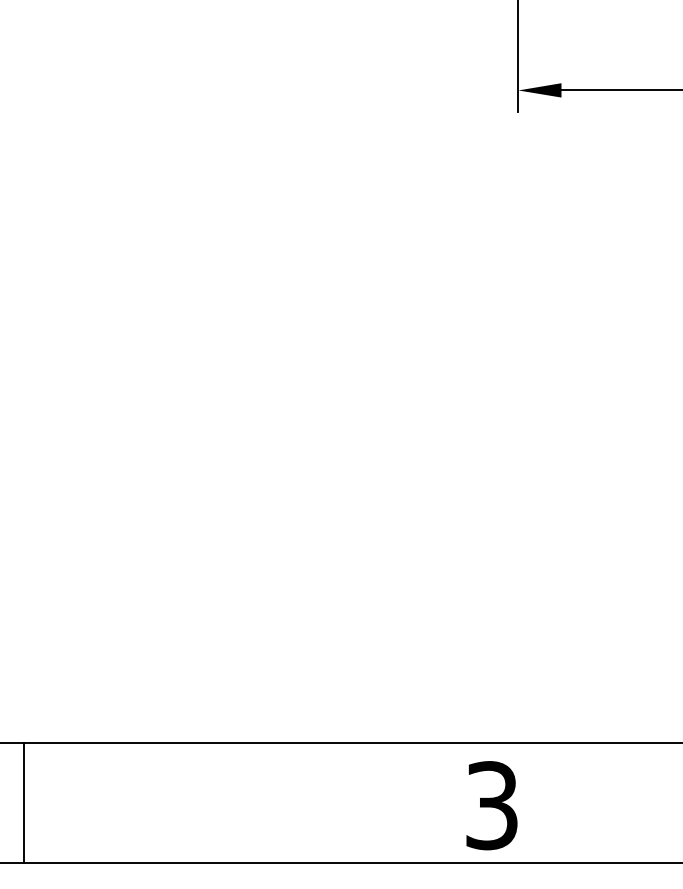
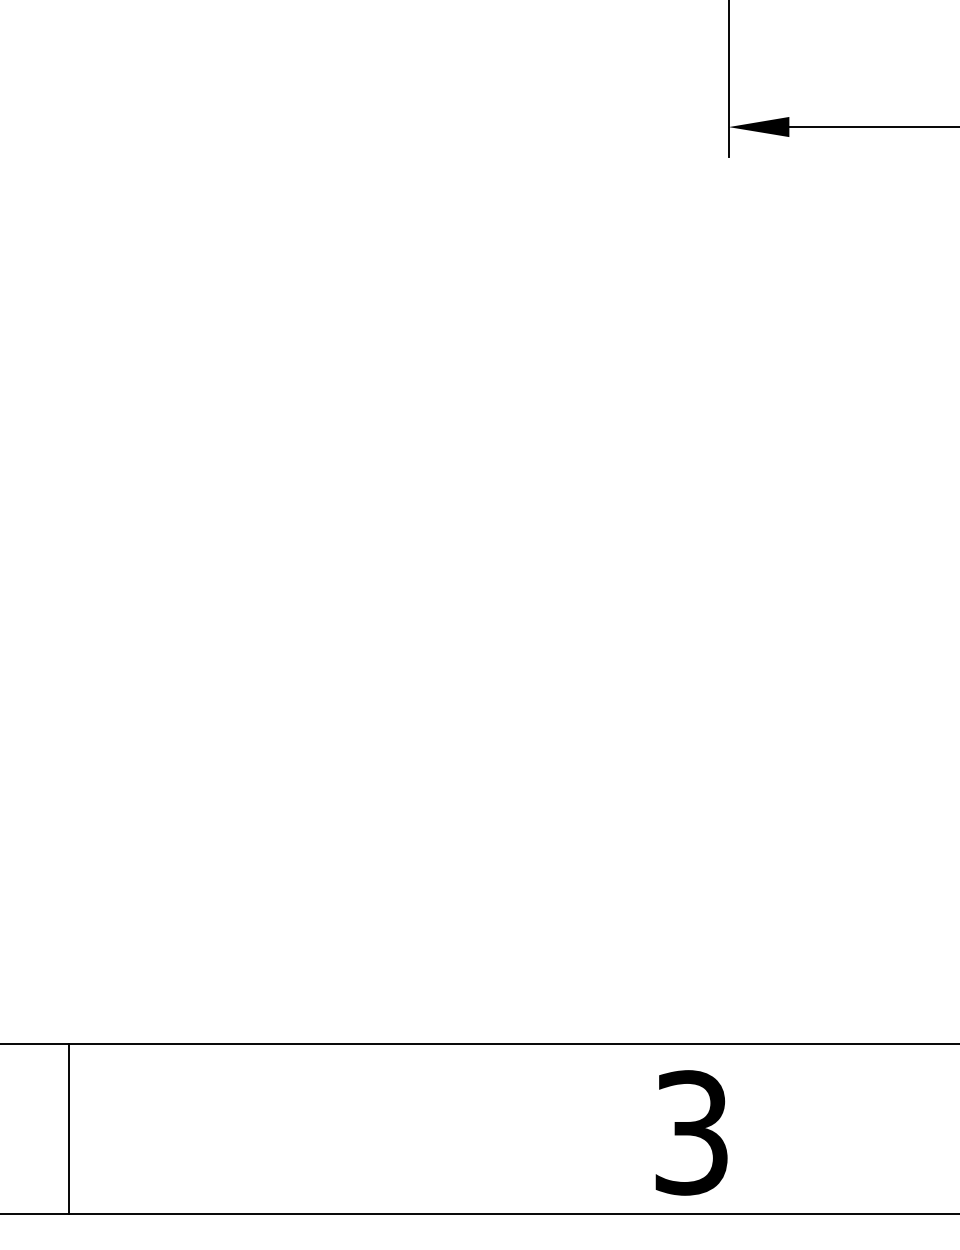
line: (24, 802) -> (69, 1128), moved

